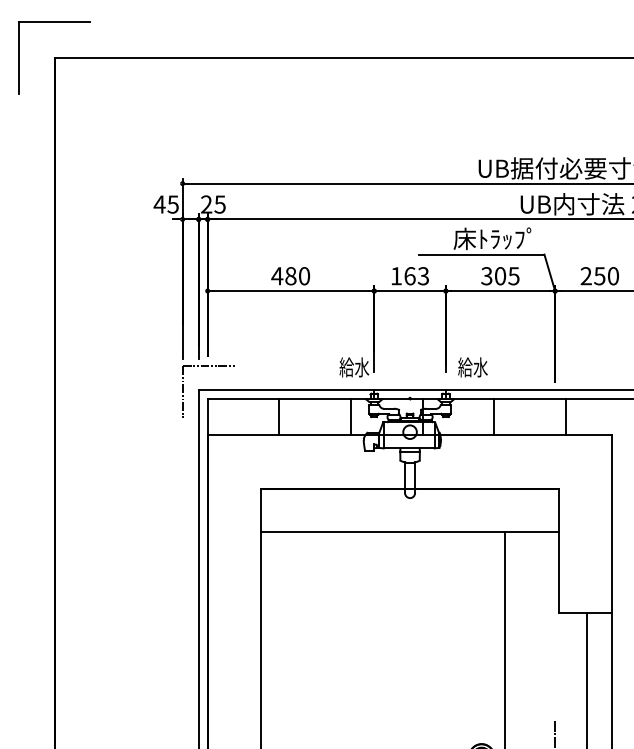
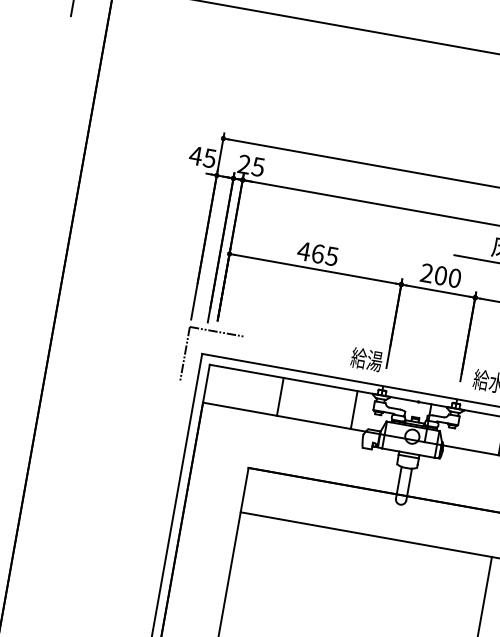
text: (297, 276) -> (324, 255), 480 -> 465
text: (409, 276) -> (440, 275), 163 -> 200
text: (362, 367) -> (375, 361), 給水 -> 給湯

